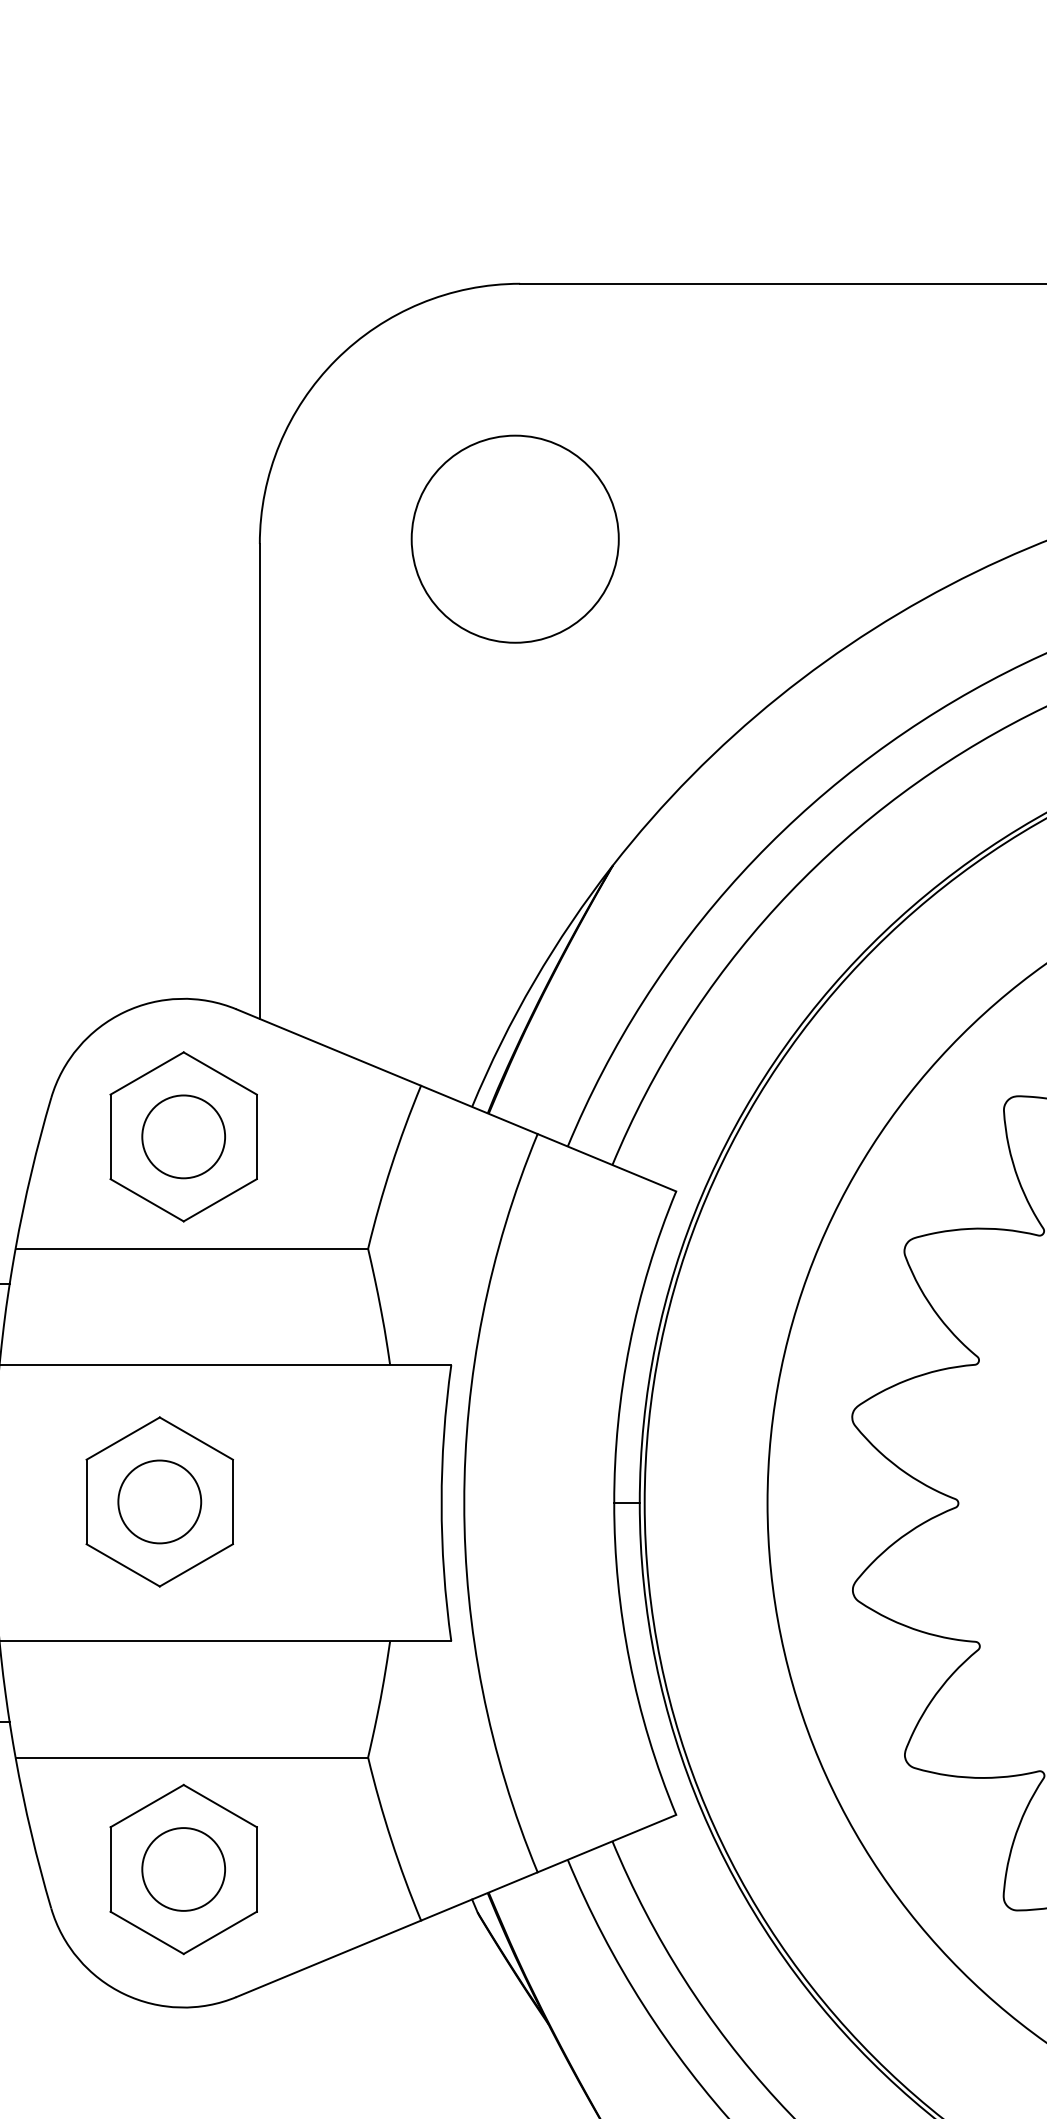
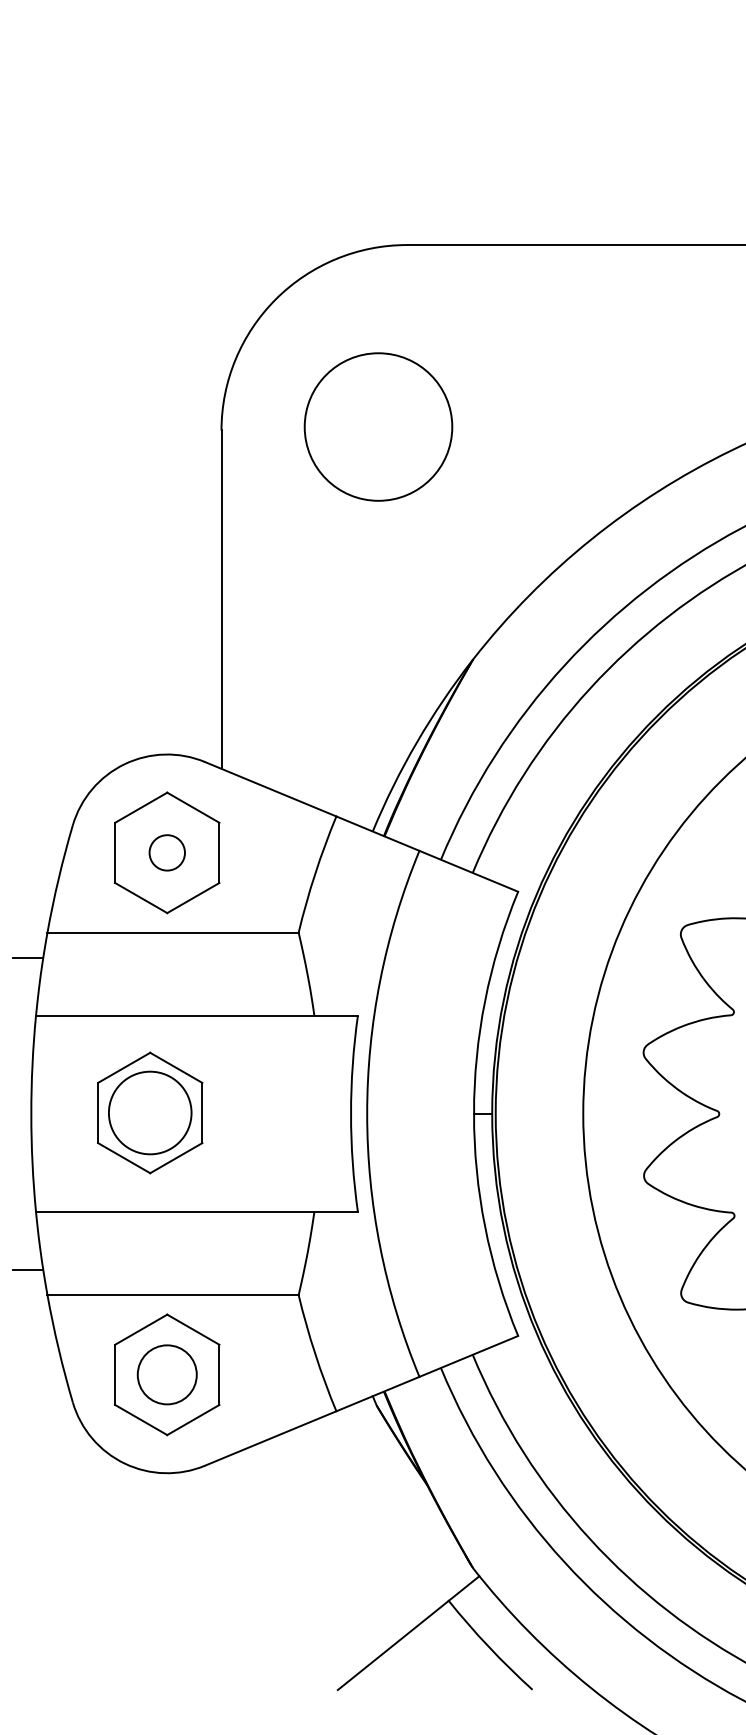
circle: (515, 538) -> (378, 426), moved
circle: (182, 1136) -> (166, 852), size x0.6
circle: (158, 1501) -> (149, 1112), size x1.4

